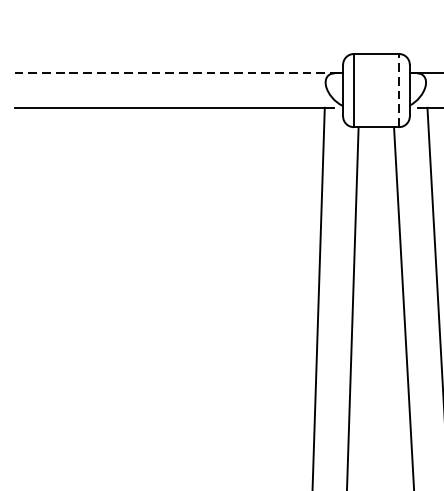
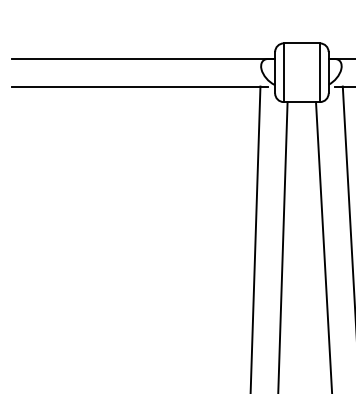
line: (178, 72) -> (143, 58), dashed -> solid
line: (399, 90) -> (320, 72), dashed -> solid

